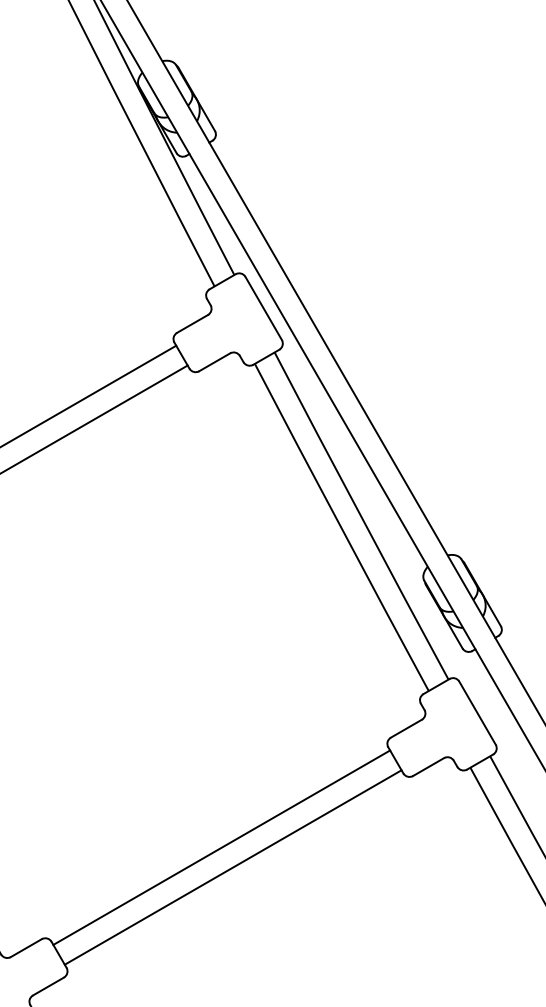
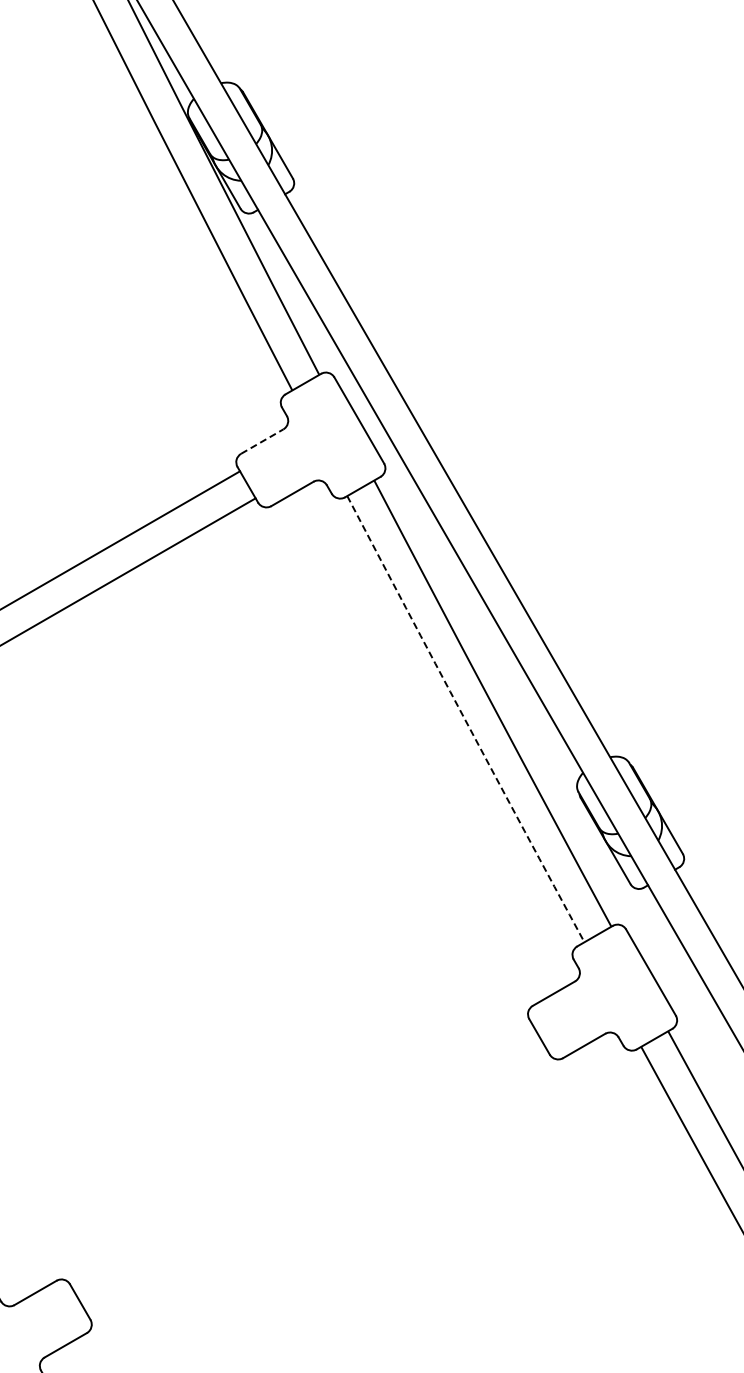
line: (192, 323) -> (262, 441), solid -> dashed
arc: (341, 527) -> (465, 719), solid -> dashed
line: (221, 847) -> (301, 1155), removed
line: (233, 867) -> (317, 1182), removed

